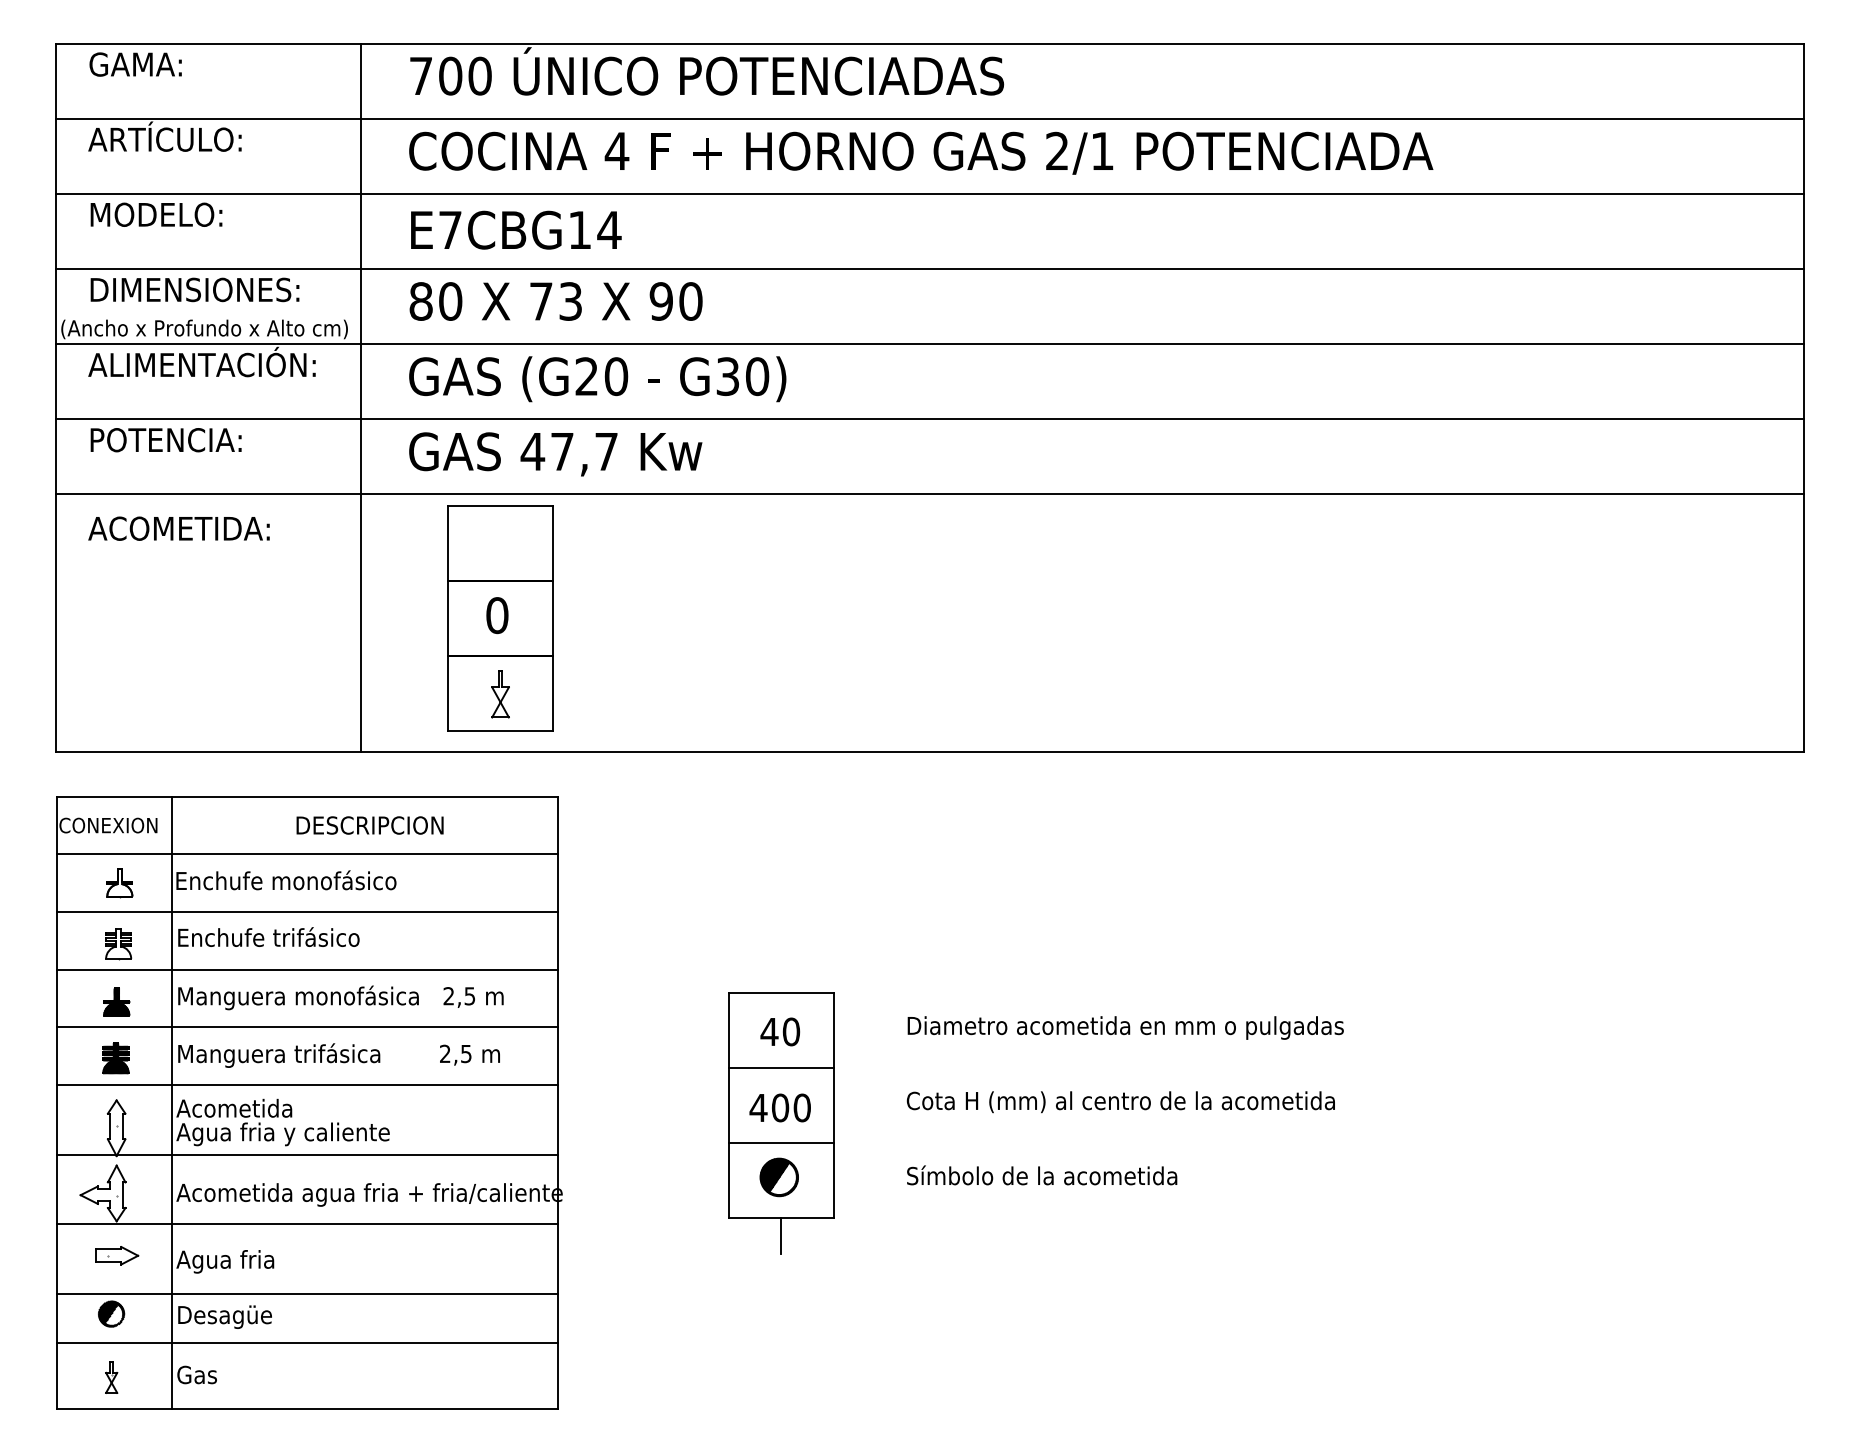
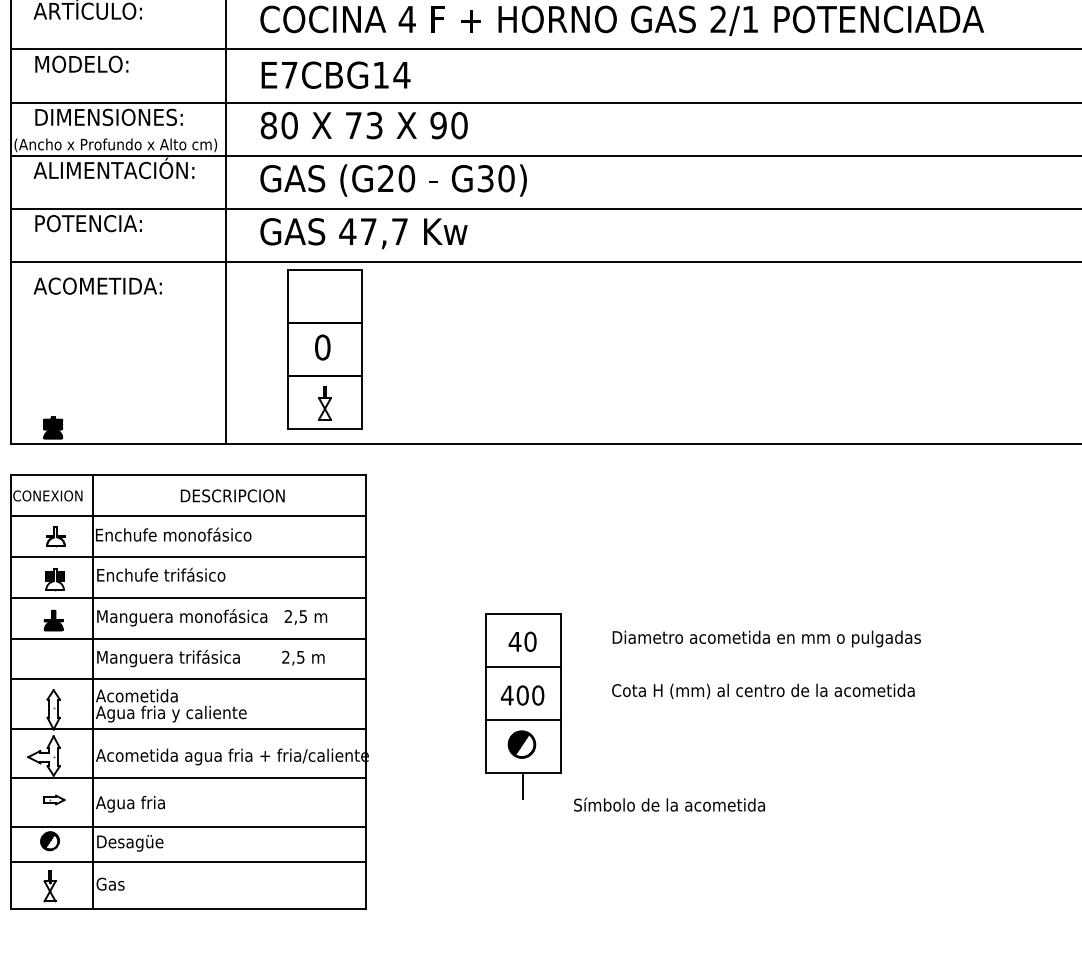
part: (115, 1058) -> (52, 428), moved
text: (1042, 1175) -> (669, 804), moved
part: (117, 1255) -> (54, 799), size x0.7
part: (111, 1377) -> (50, 886), size x1.4

